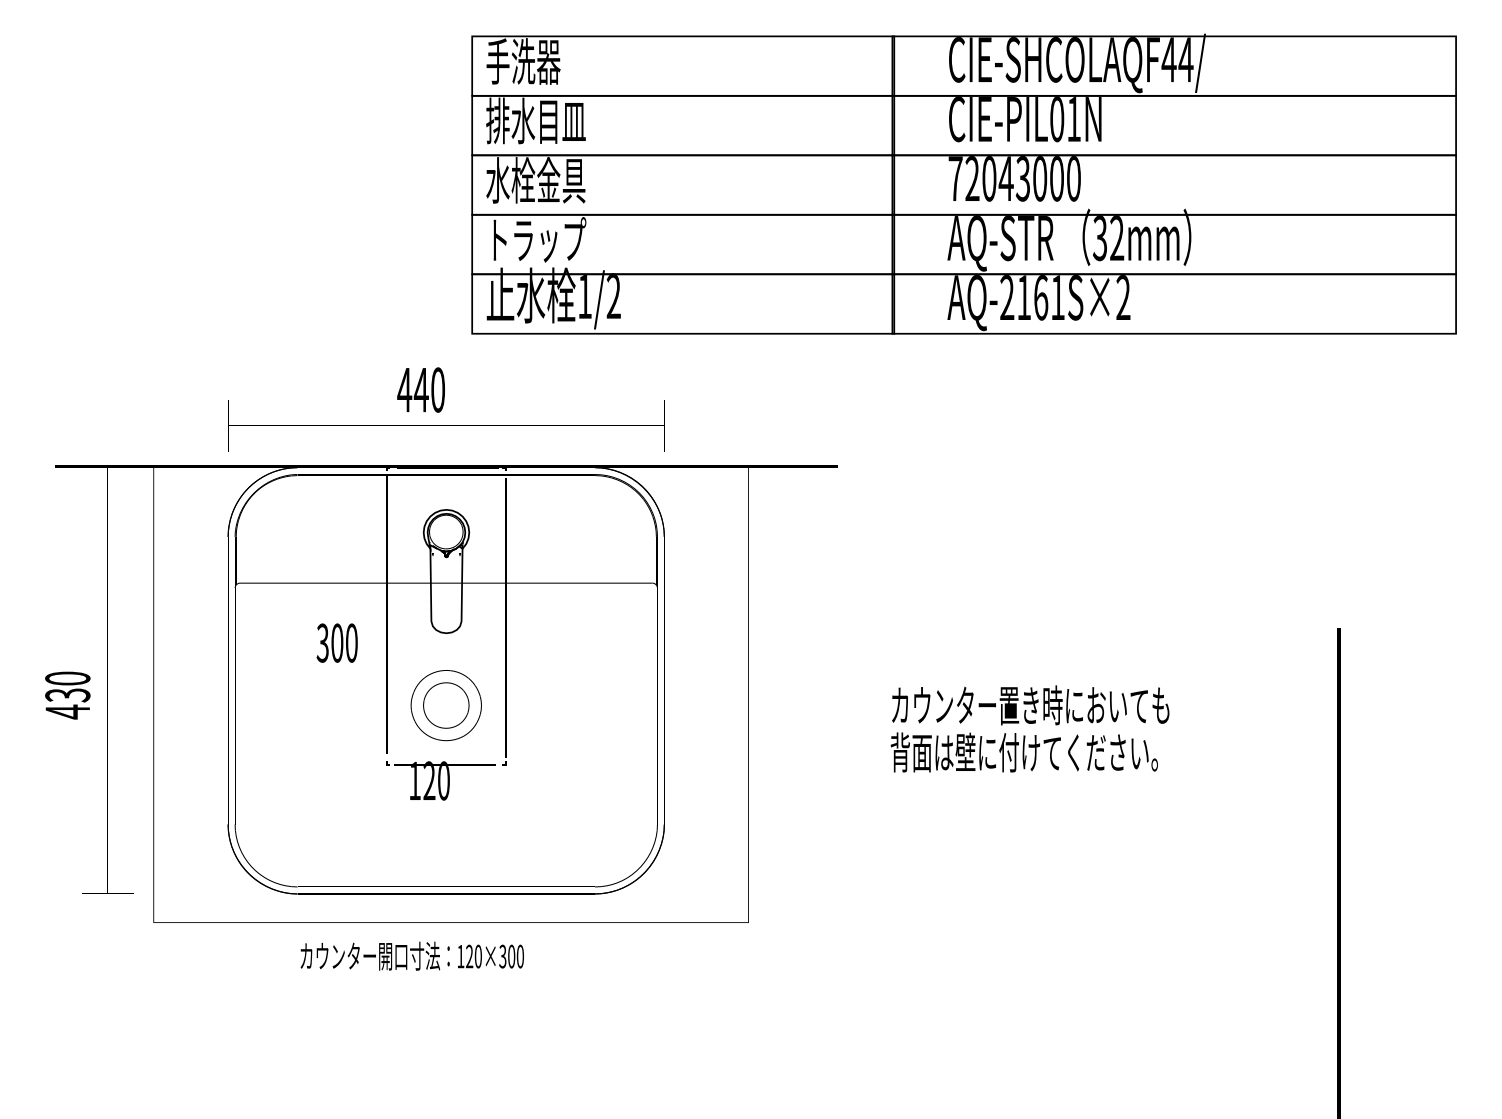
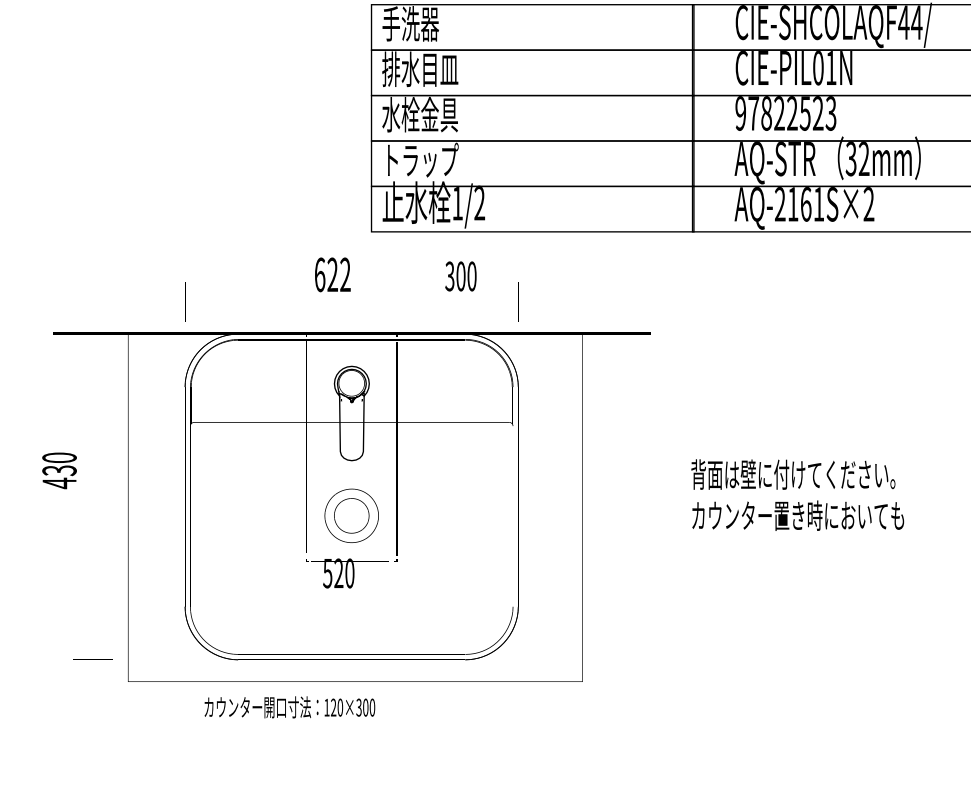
text: (1014, 178) -> (785, 113), 72043000 -> 97822523
text: (420, 389) -> (332, 274), 440 -> 622
text: (336, 642) -> (460, 275), moved
text: (67, 695) -> (59, 470), moved
text: (1023, 752) -> (792, 474), moved
text: (414, 781) -> (327, 573), 120 -> 520
text: (411, 955) -> (289, 706), moved

